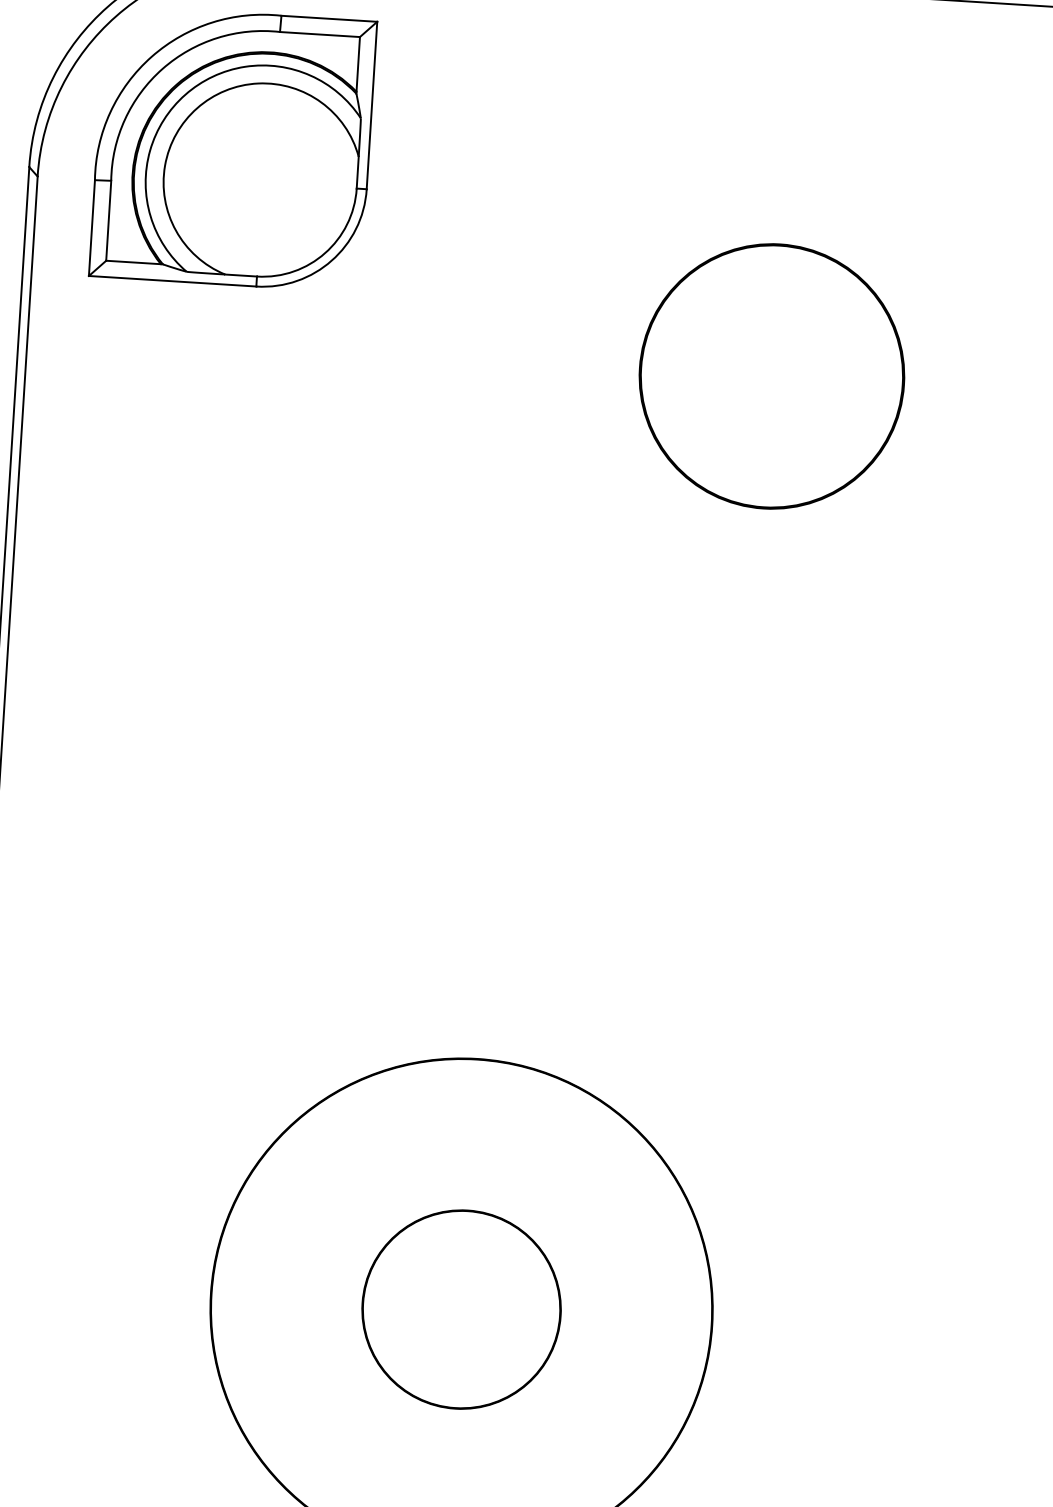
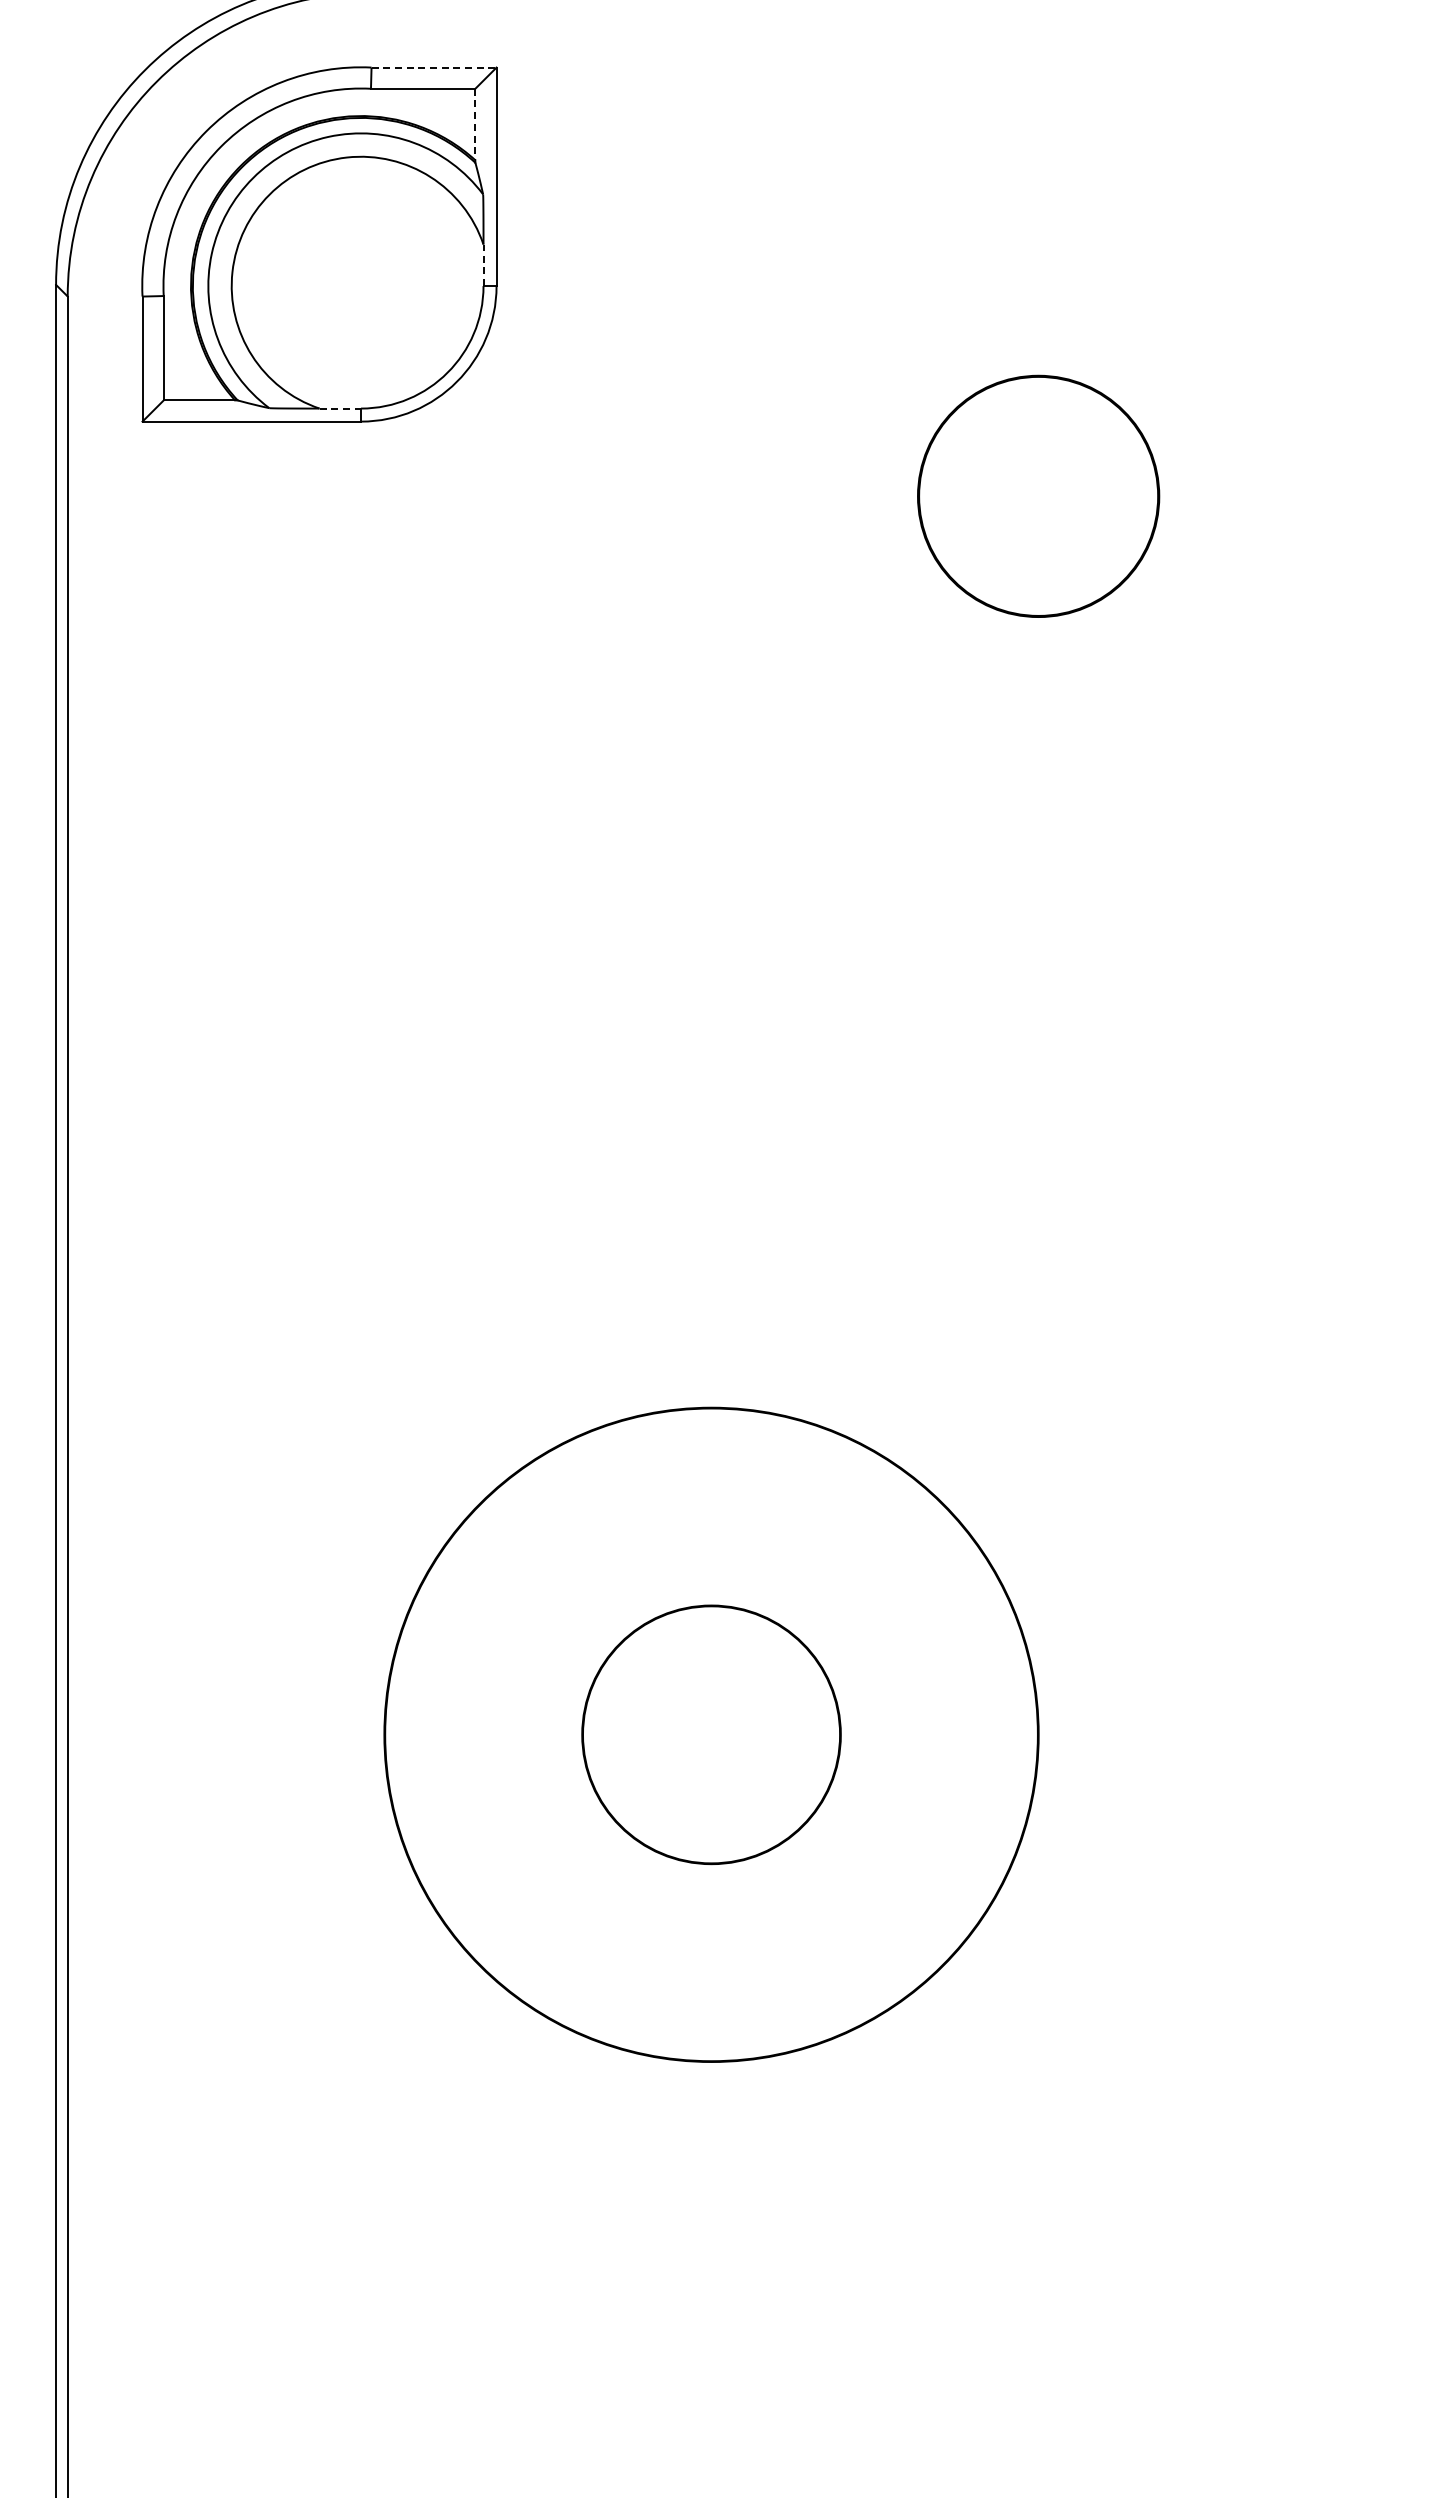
line: (329, 18) -> (434, 67), solid -> dashed
line: (358, 64) -> (475, 124), solid -> dashed
line: (357, 172) -> (483, 265), solid -> dashed
line: (241, 275) -> (340, 408), solid -> dashed
part: (771, 376) -> (1038, 496), size x0.7

